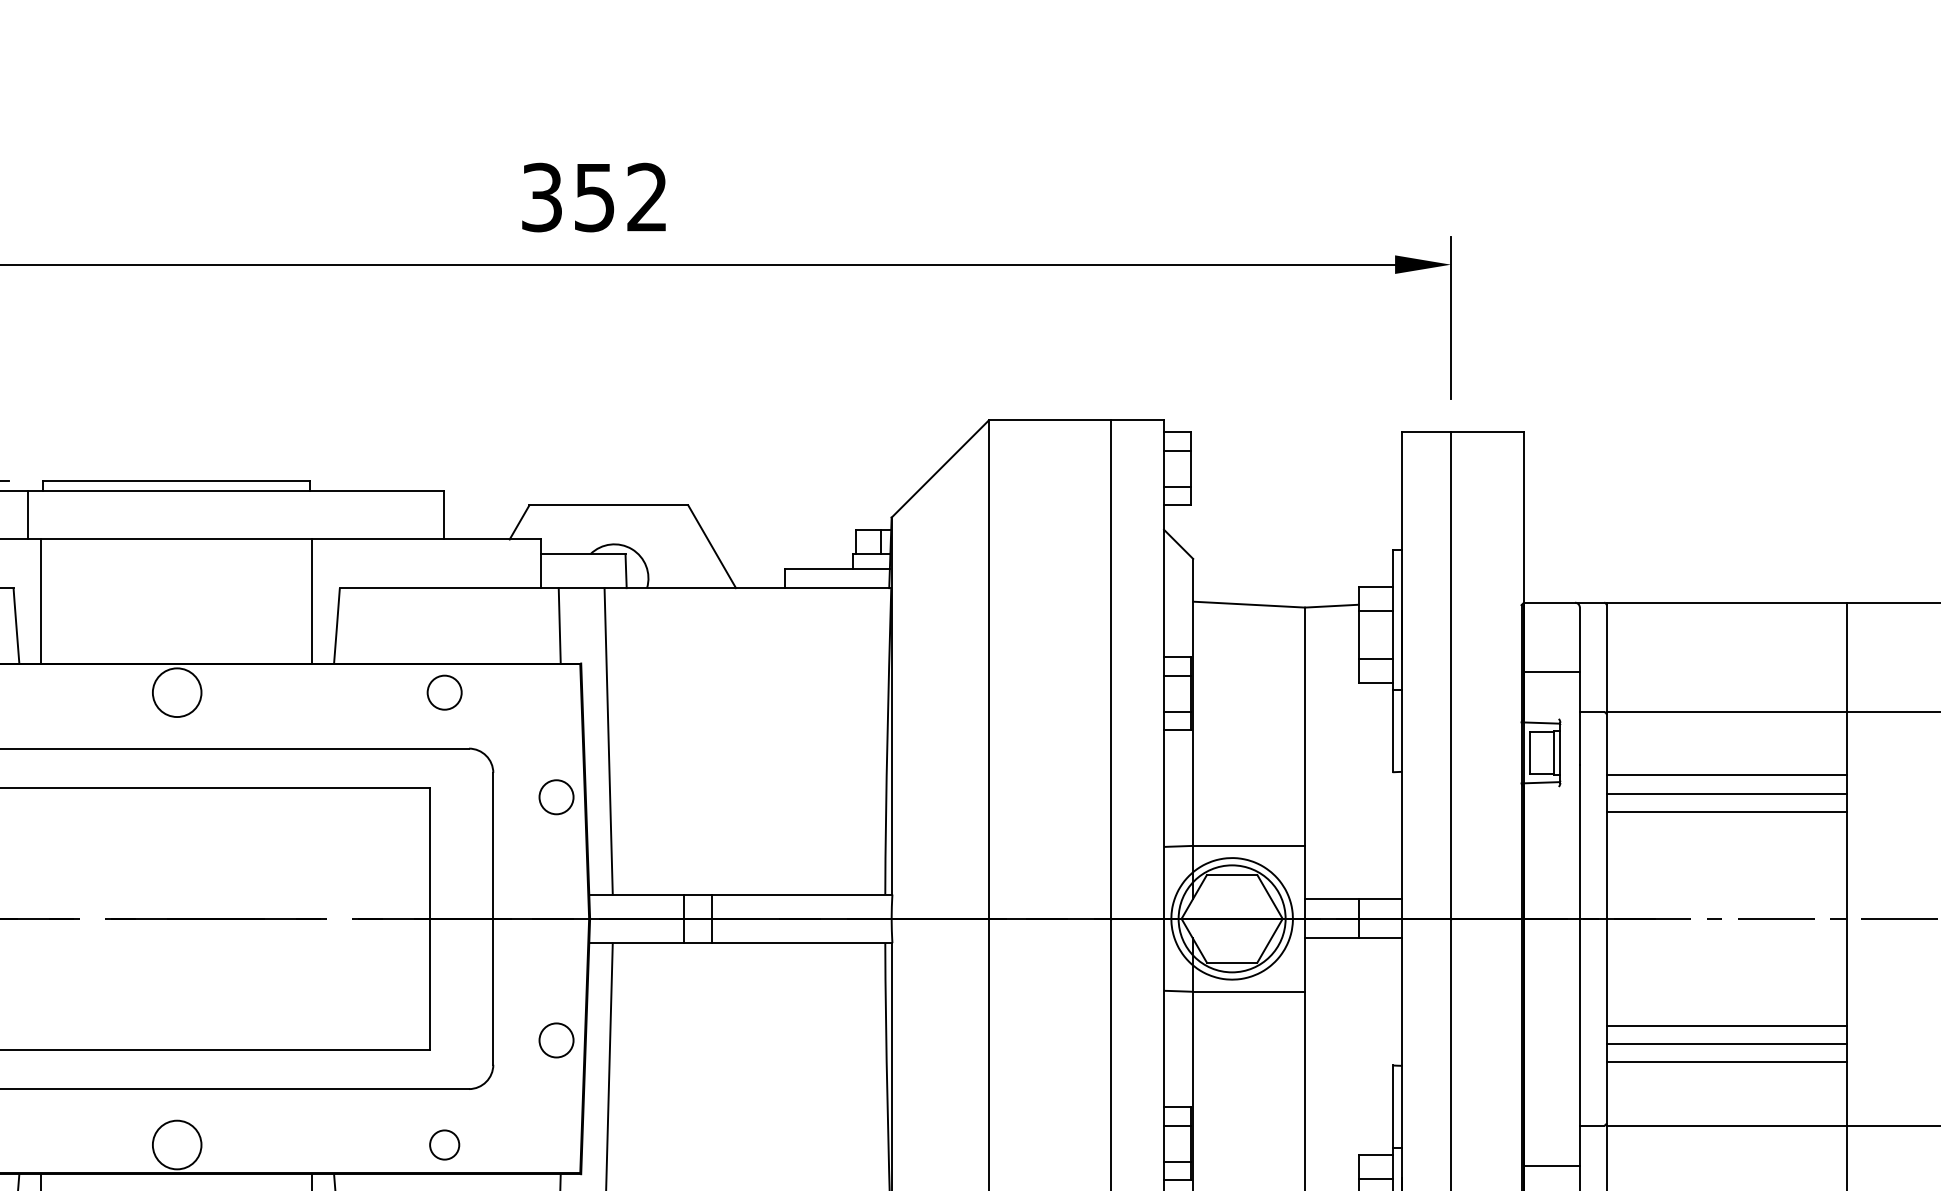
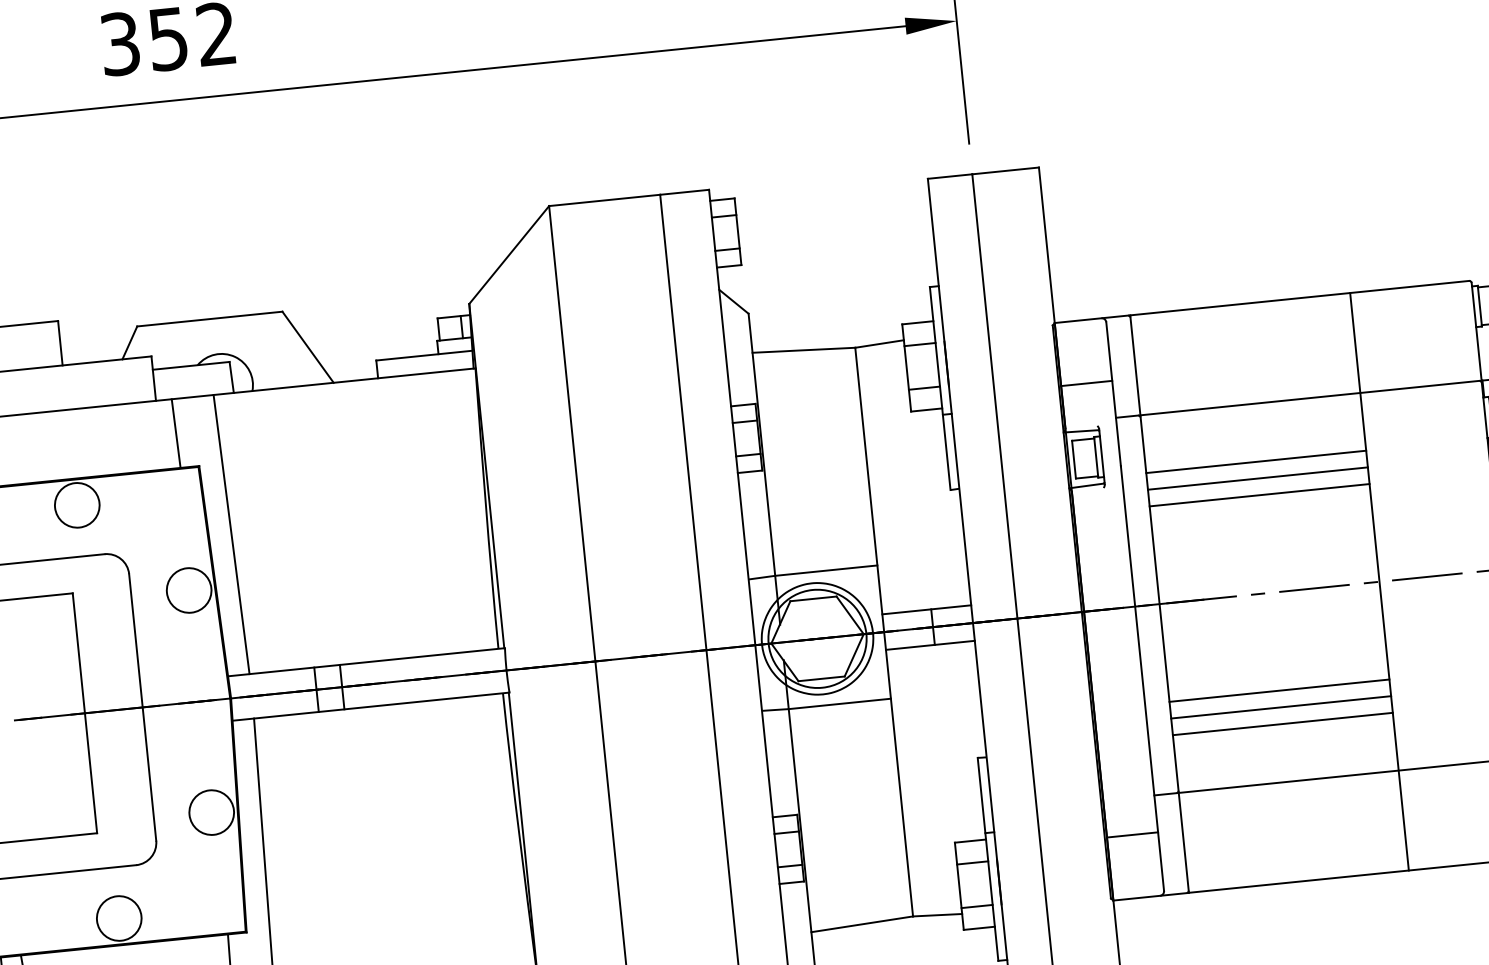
circle: (444, 692) -> (77, 505), size x1.43
circle: (556, 796) -> (189, 589), size x1.43
circle: (556, 1040) -> (211, 812), size x1.43
circle: (444, 1144) -> (119, 918), size x1.67

